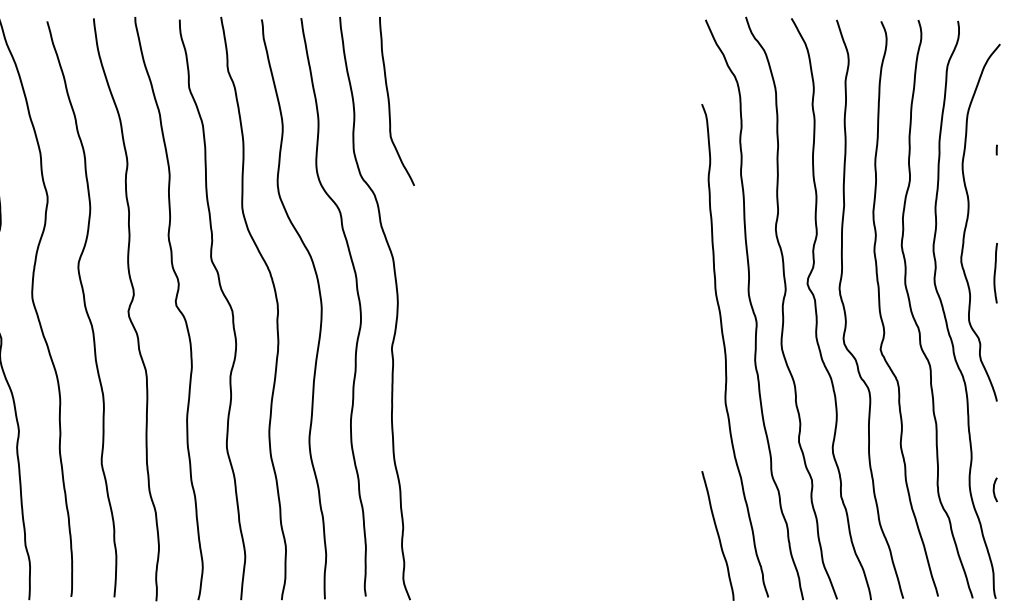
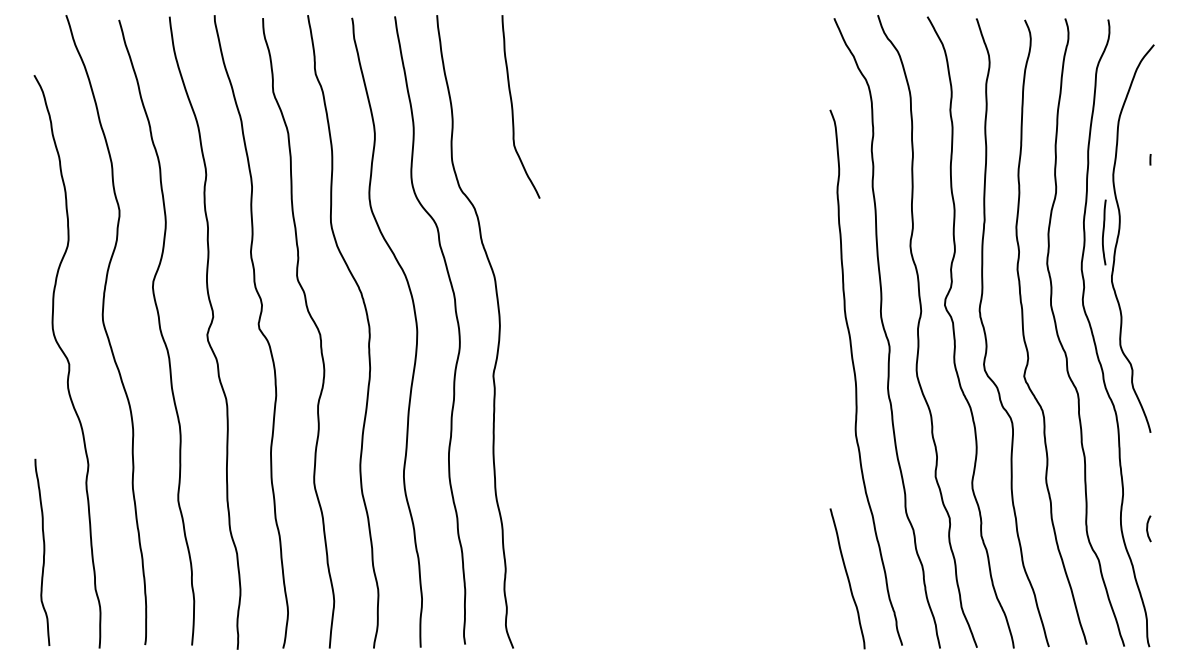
curve: (390, 101) -> (513, 107), moved
curve: (995, 273) -> (1104, 232), moved

